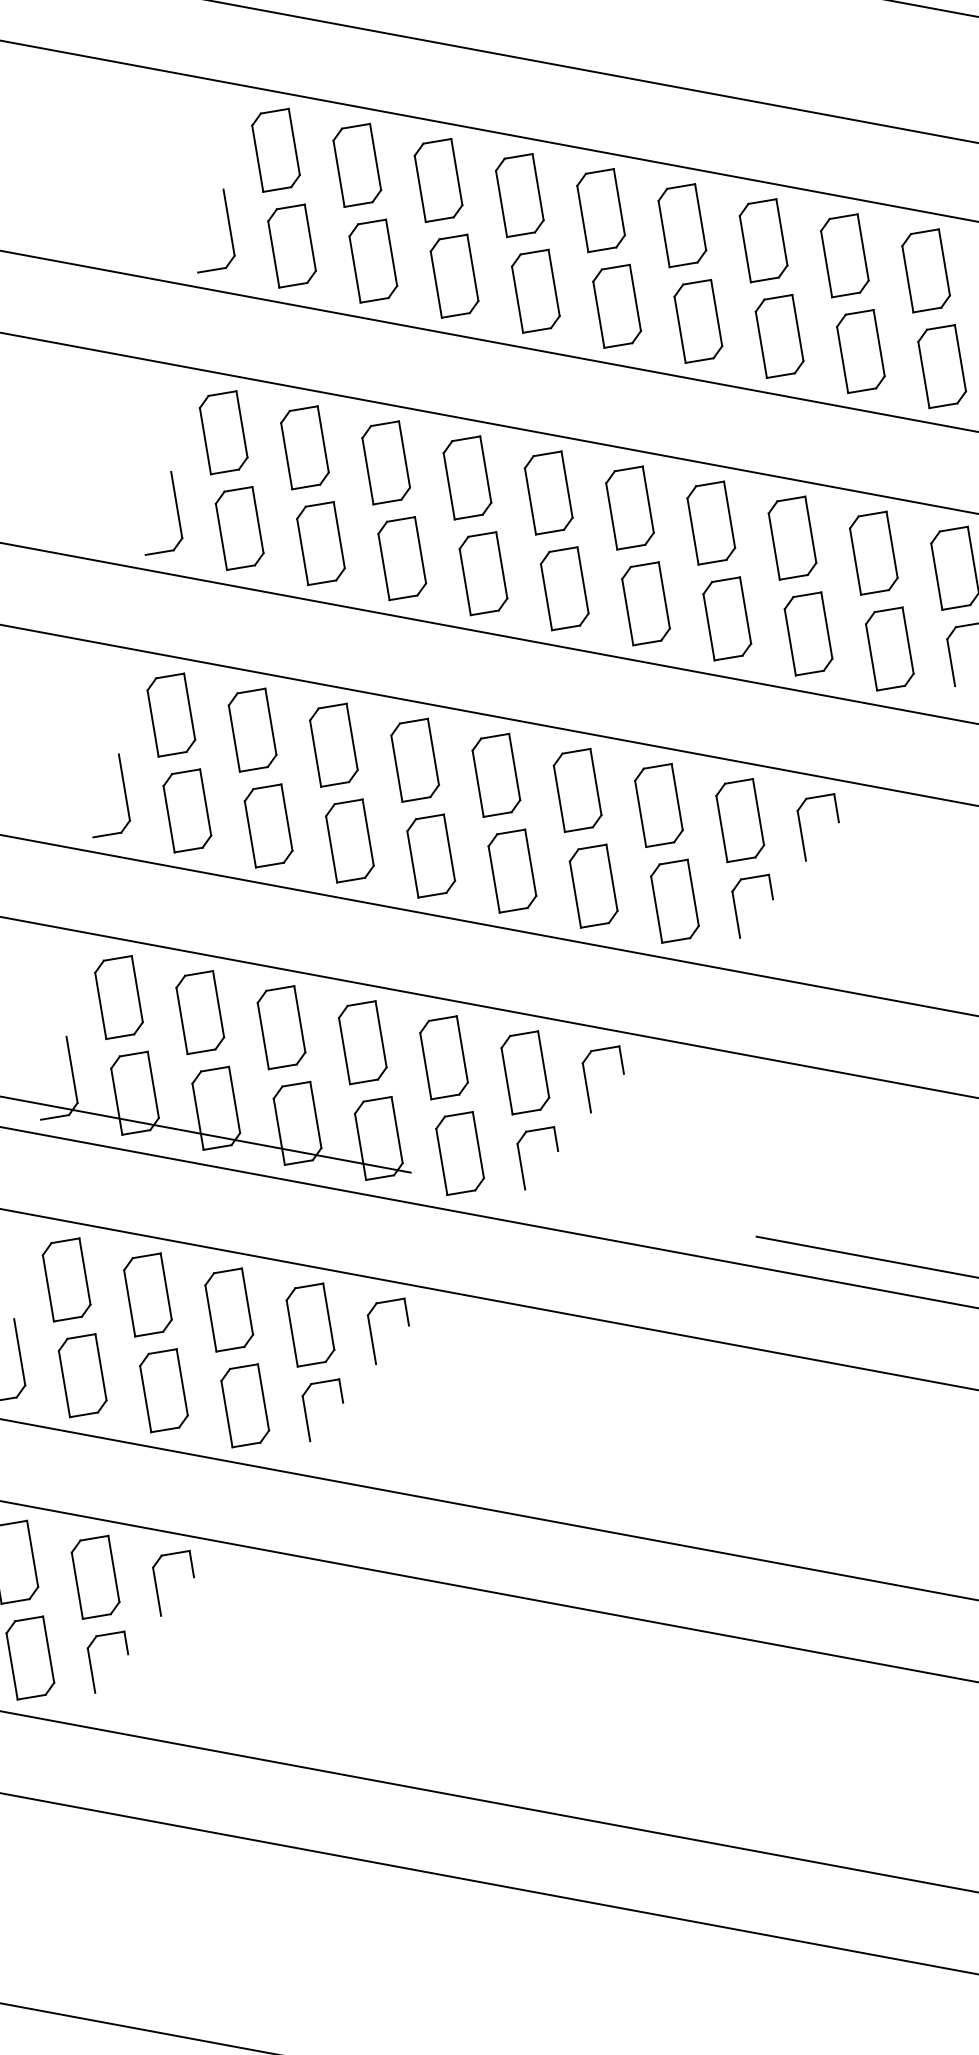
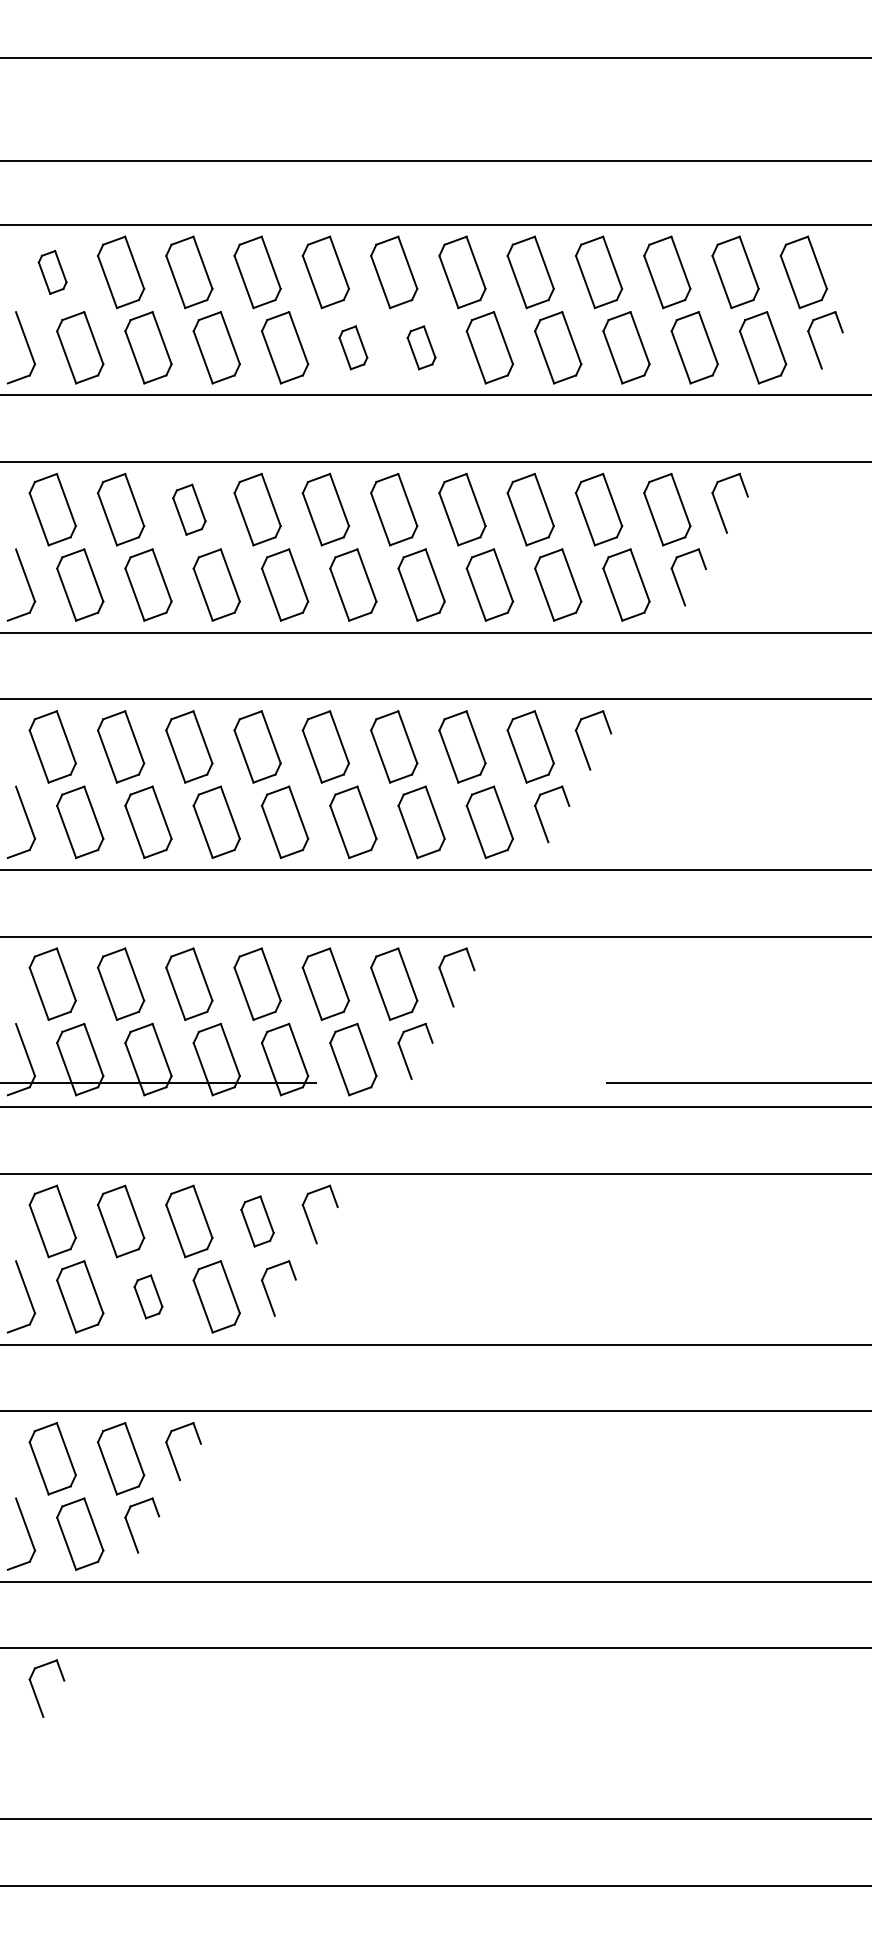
part: (275, 150) -> (52, 272), size x0.6
part: (617, 306) -> (353, 347), size x0.6
part: (698, 321) -> (421, 347), size x0.6
part: (386, 462) -> (189, 509), size x0.7
part: (310, 1325) -> (257, 1221), size x0.7
part: (164, 1390) -> (148, 1296), size x0.6

